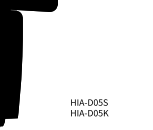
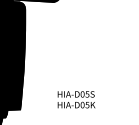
text: (89, 107) -> (76, 99), moved

